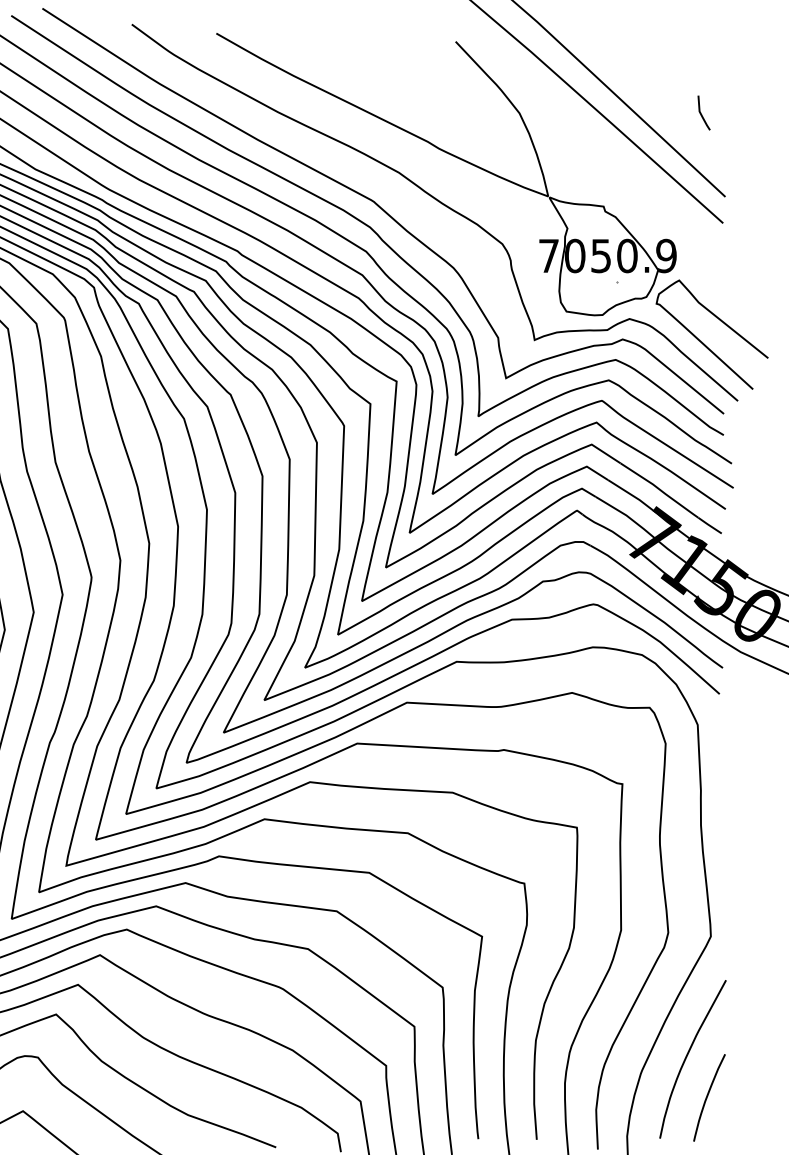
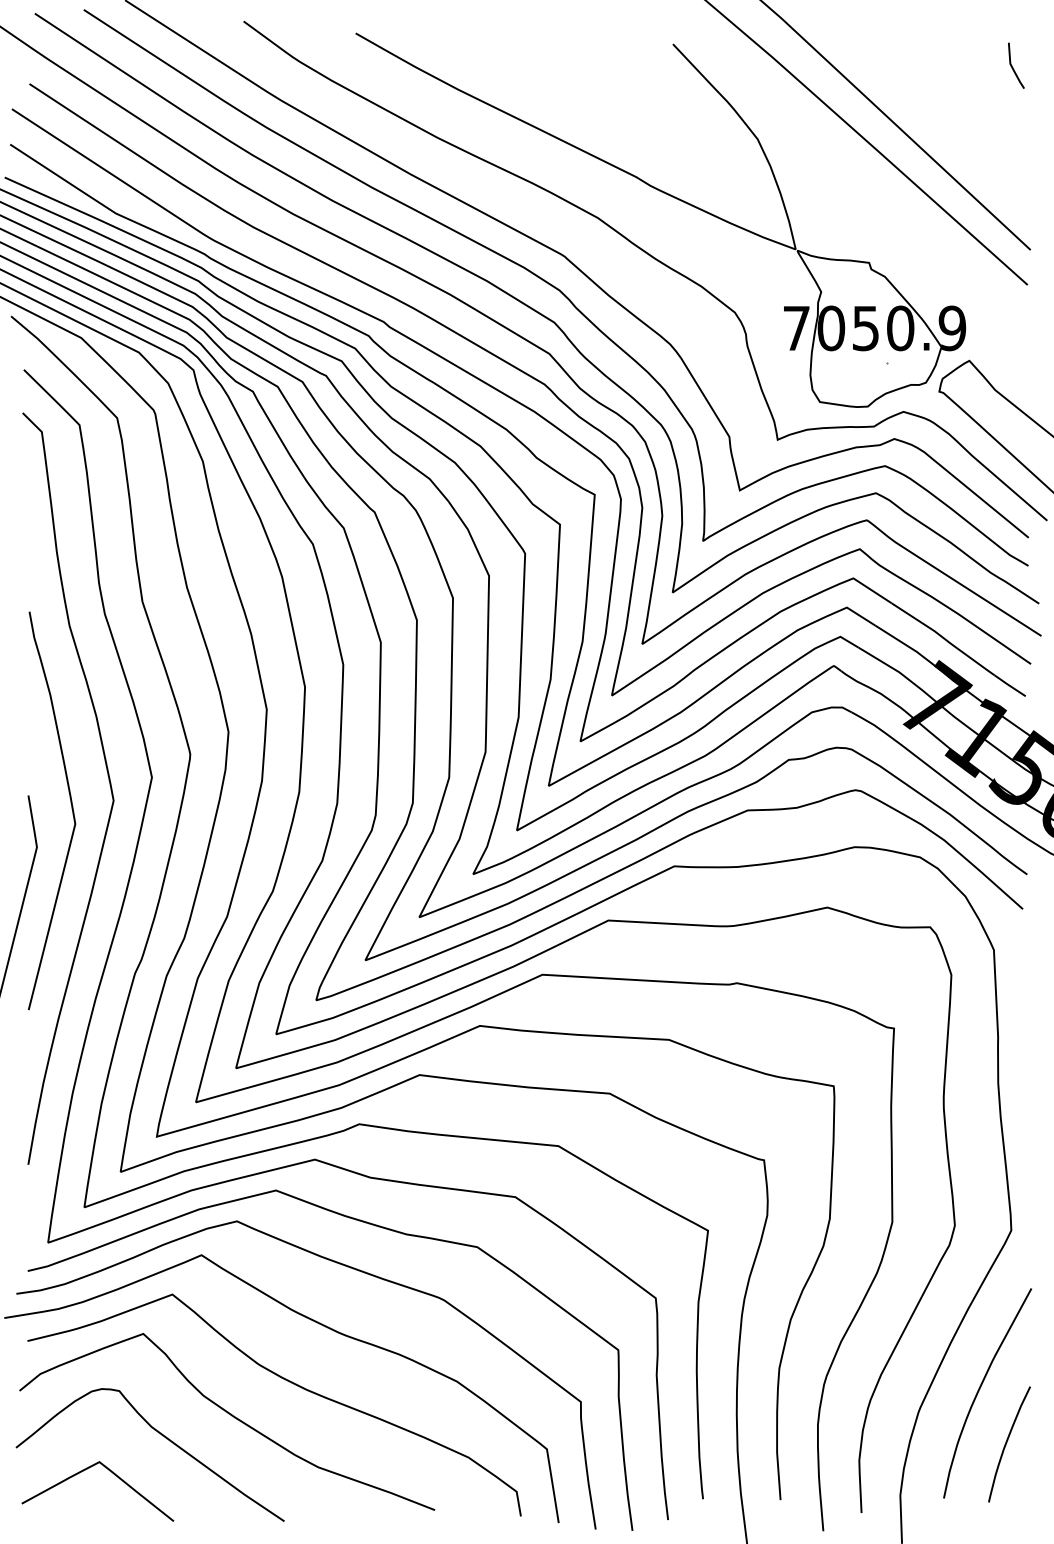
line: (701, 114) -> (1013, 67), moved

